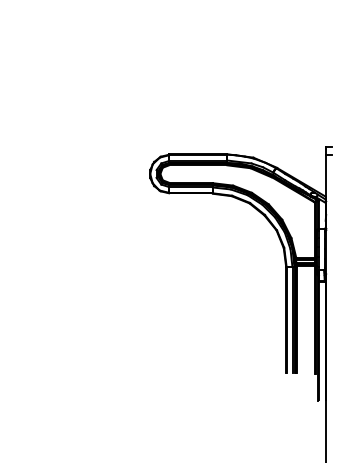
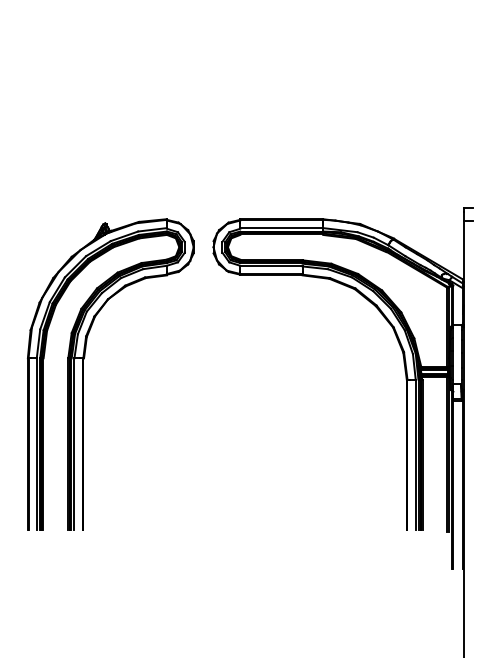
part: (59, 263) -> (84, 374), added

